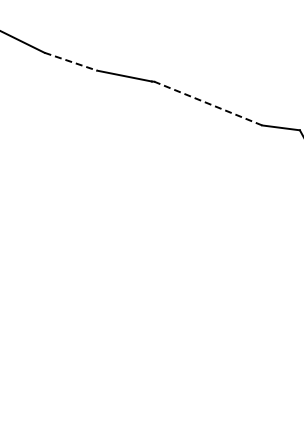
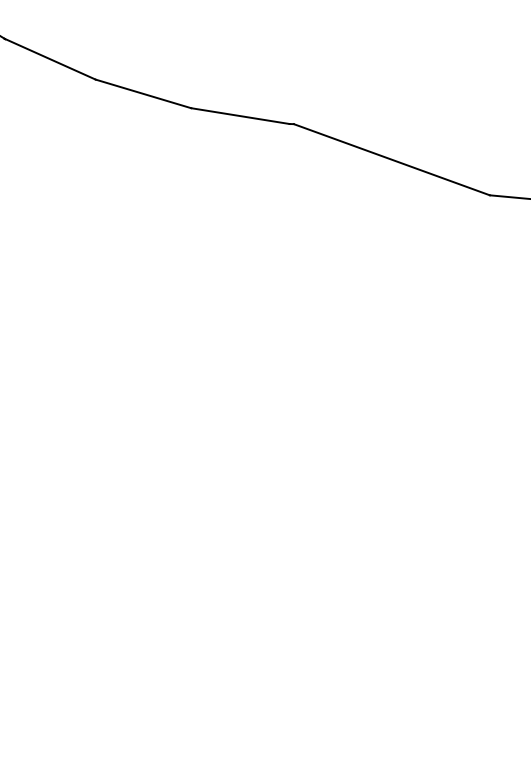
line: (70, 61) -> (142, 93), dashed -> solid
line: (207, 103) -> (390, 159), dashed -> solid

